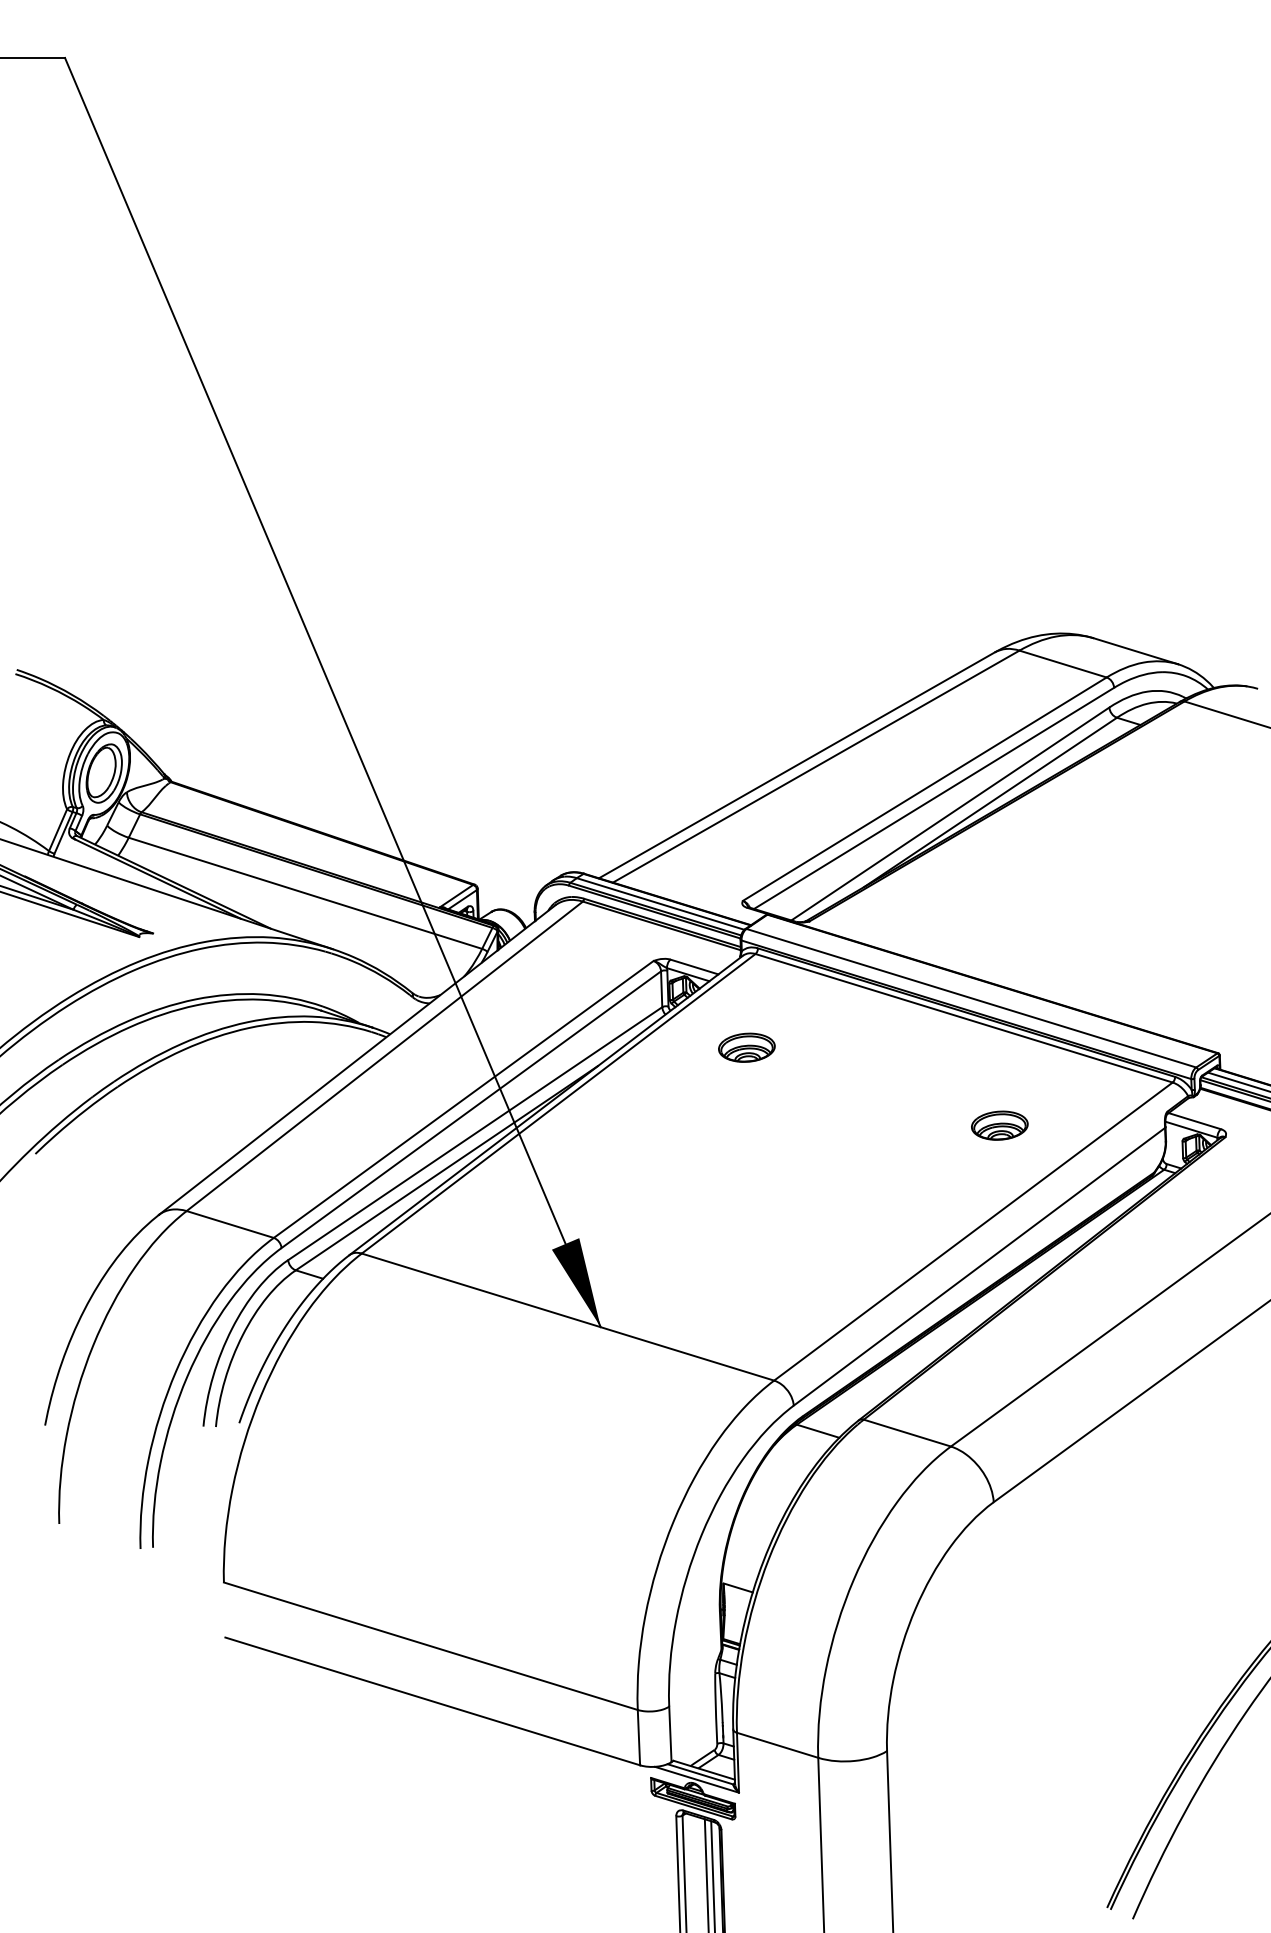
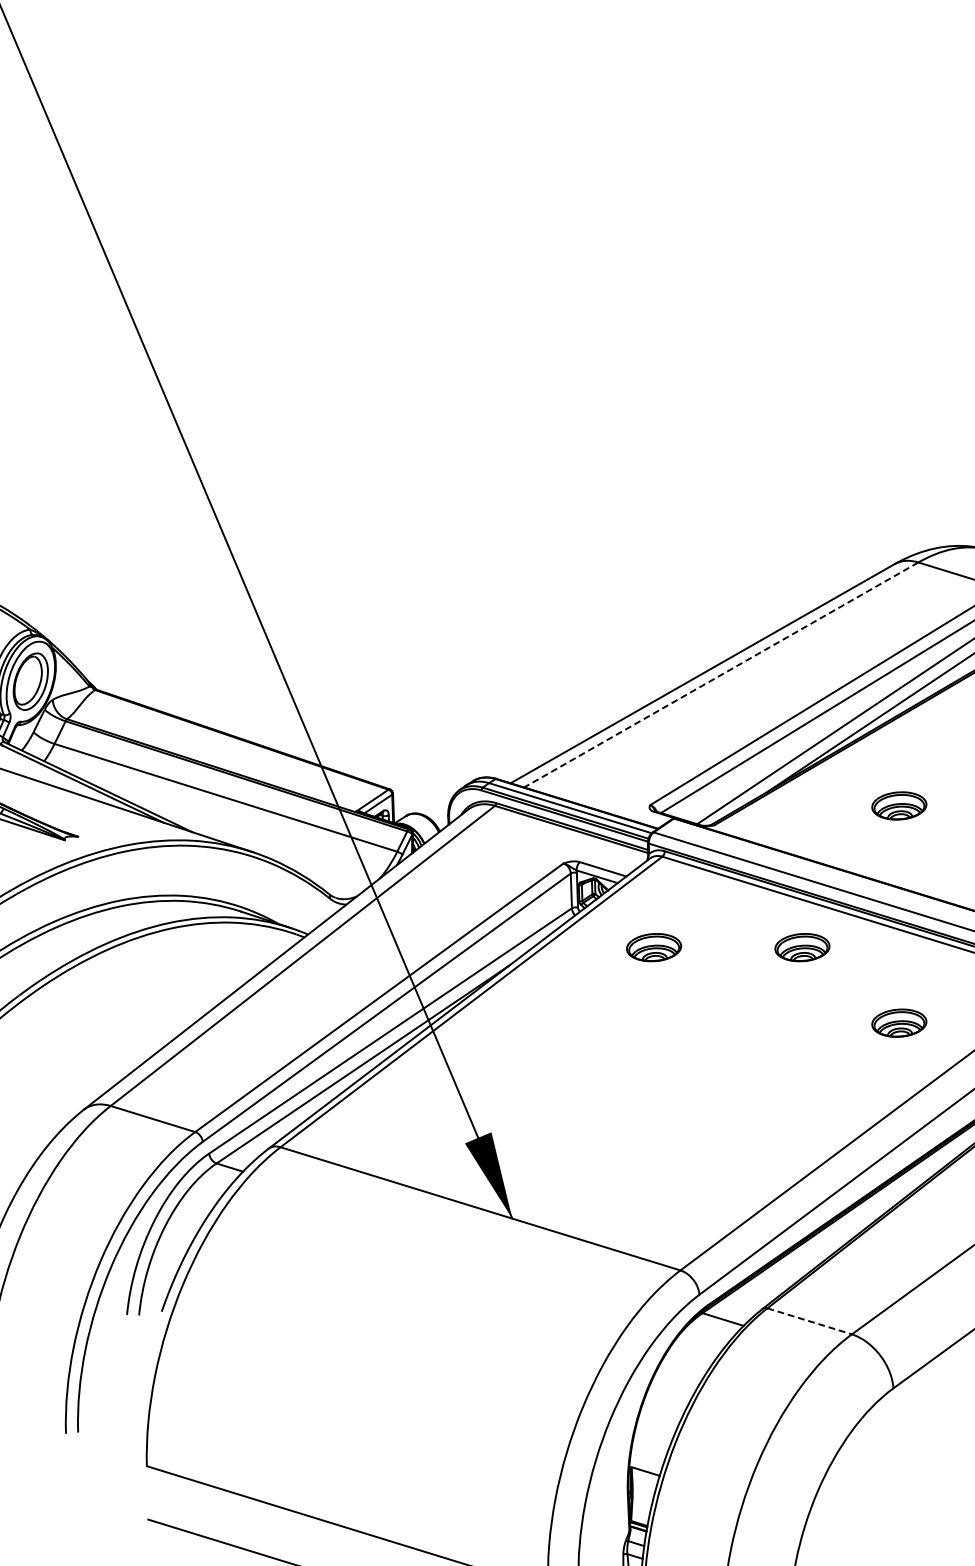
line: (815, 766) -> (720, 674), solid -> dashed
part: (999, 901) -> (899, 805), added
part: (899, 1047) -> (802, 947), added
line: (907, 1433) -> (809, 1321), solid -> dashed

